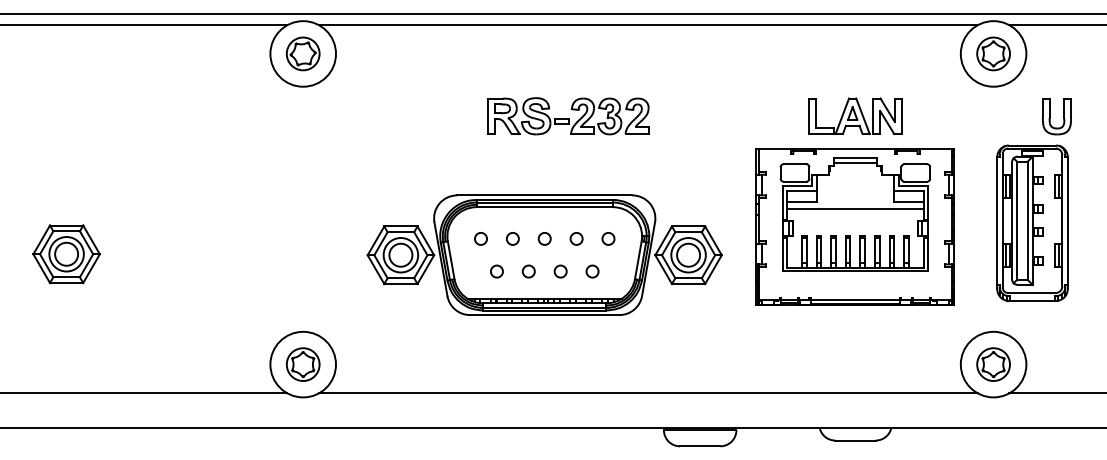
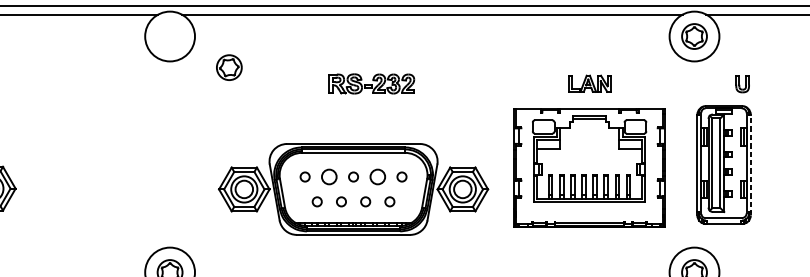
part: (302, 53) -> (228, 67), moved
part: (855, 115) -> (589, 83), size x0.6
part: (568, 116) -> (371, 84), size x0.7
part: (1056, 116) -> (742, 84), size x0.6
line: (855, 208) -> (589, 153), removed
line: (1067, 222) -> (750, 164), solid -> dashed
circle: (512, 238) -> (329, 176), size x1.6
circle: (576, 238) -> (377, 176), size x1.6

